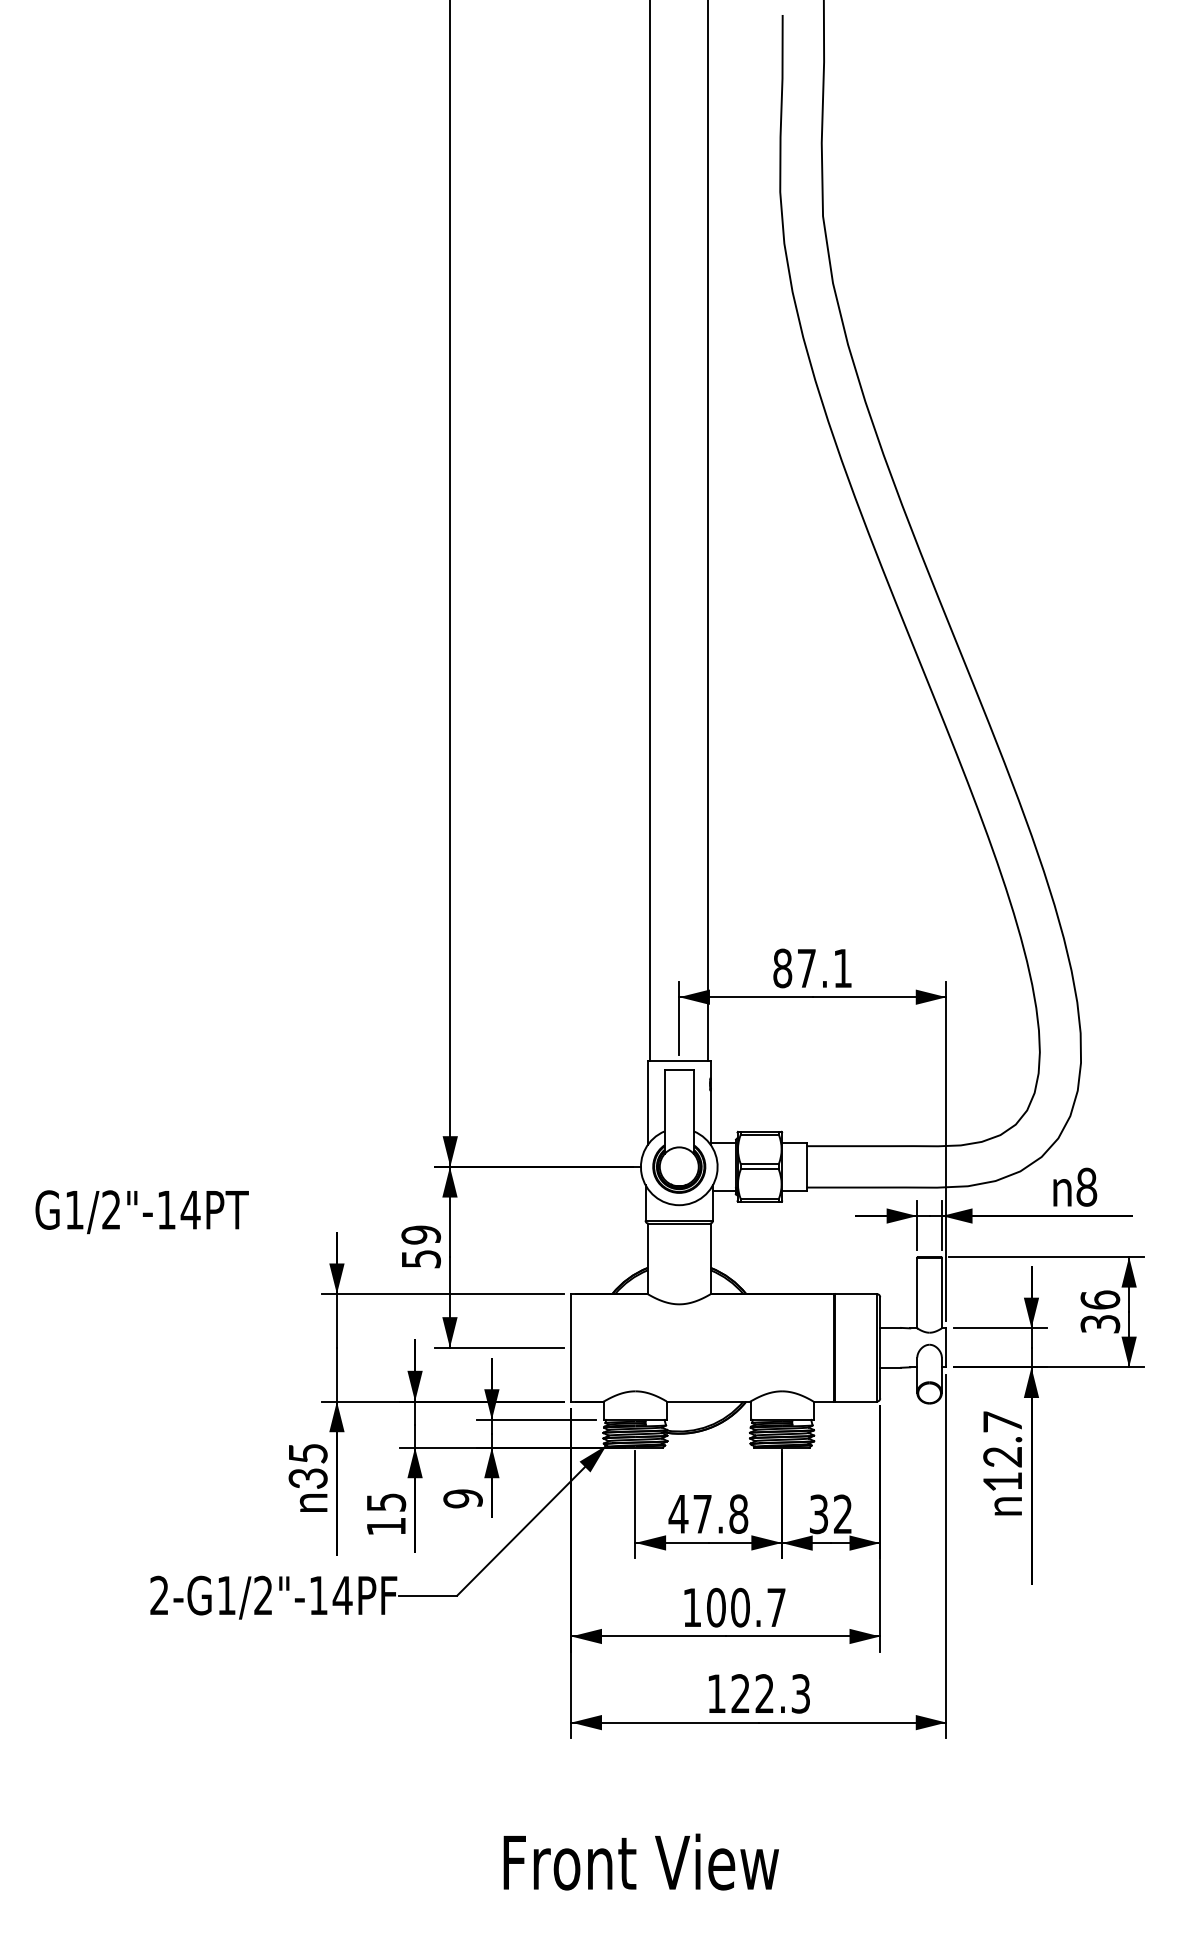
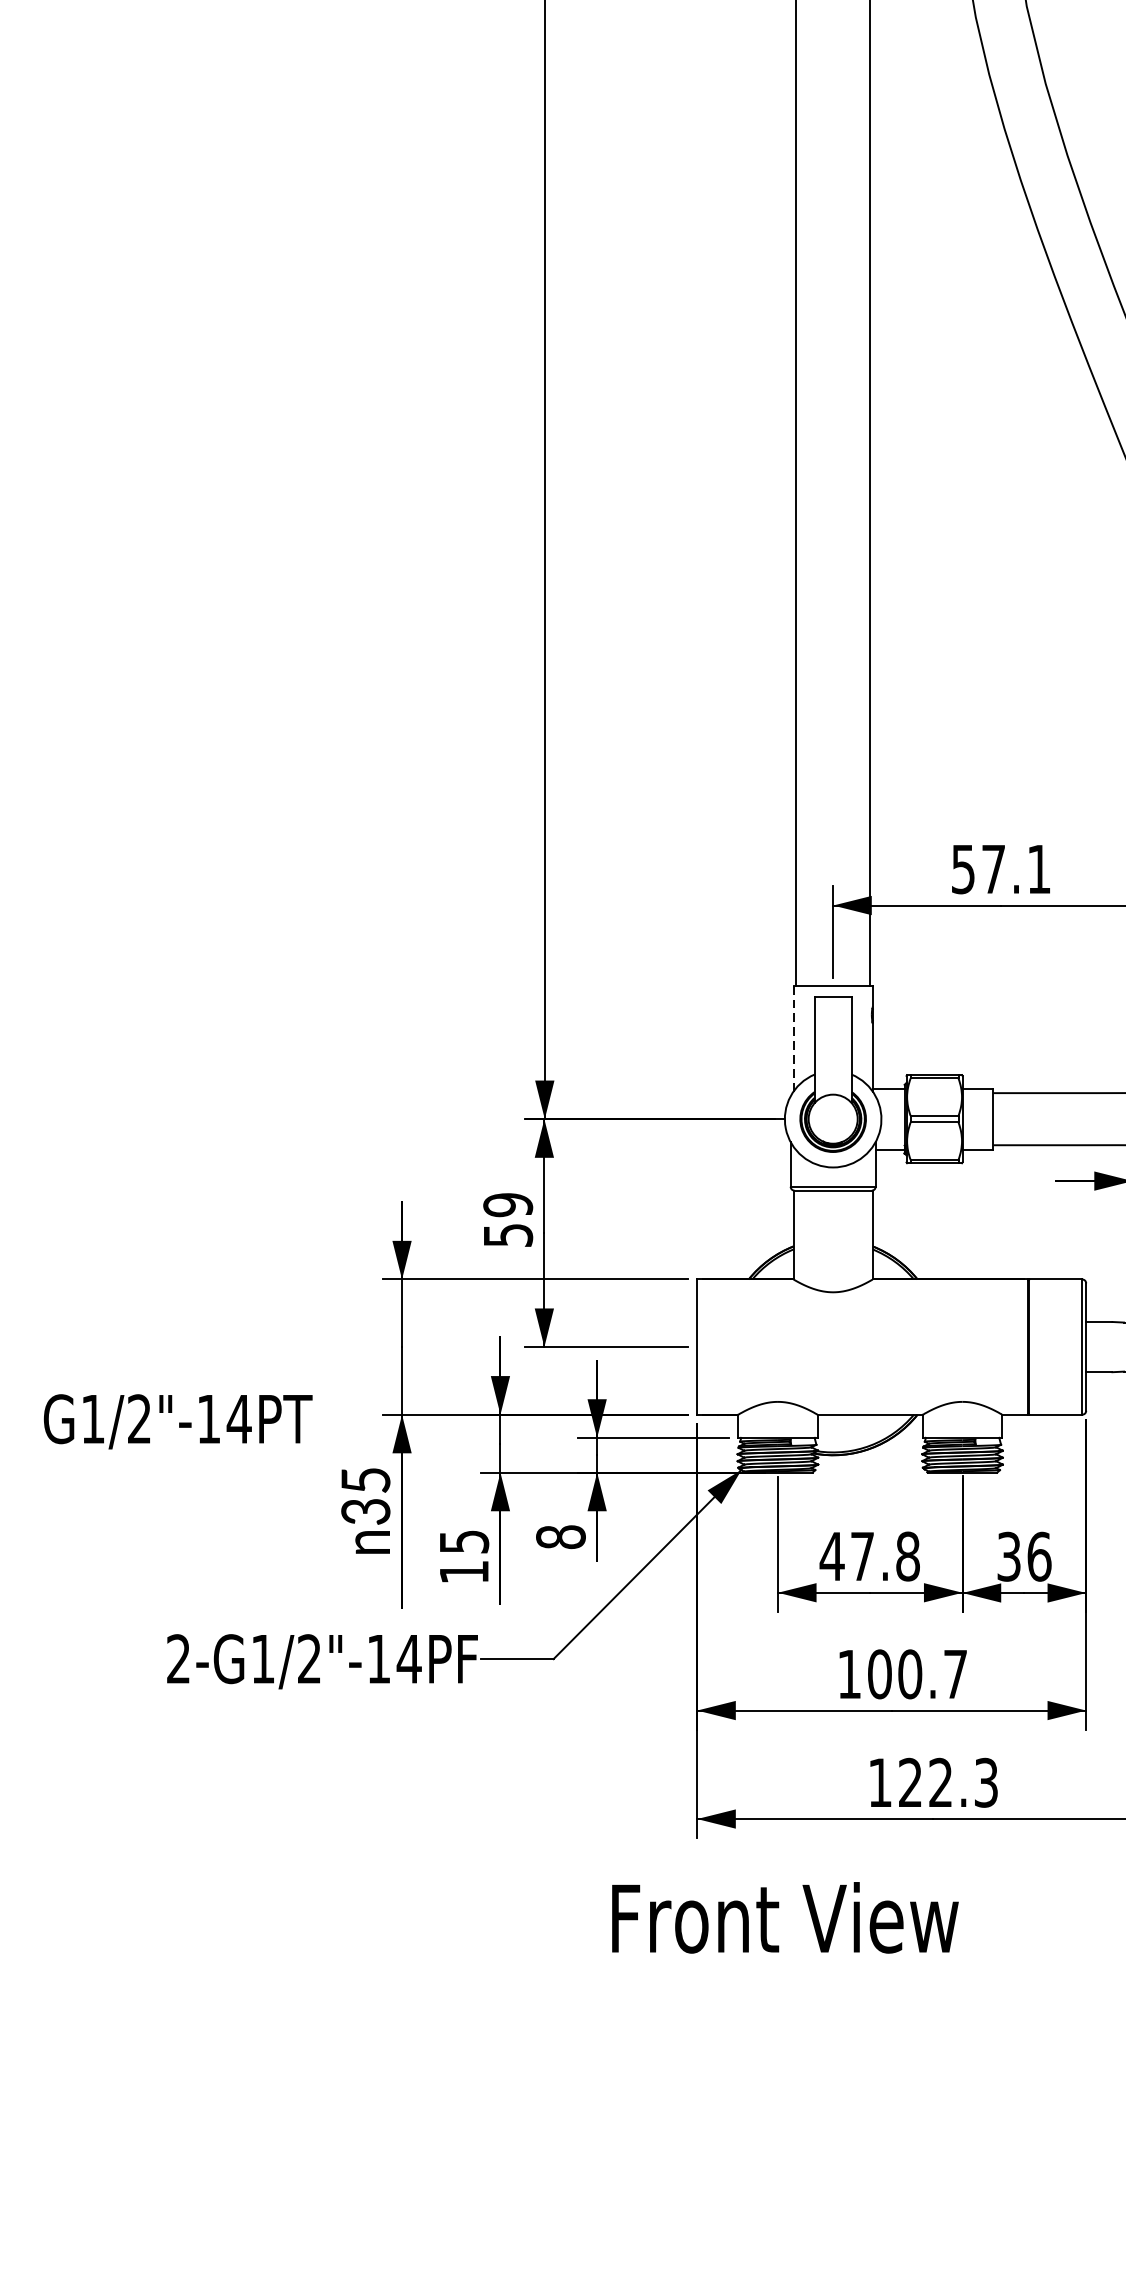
text: (782, 968) -> (963, 869), 87.1 -> 57.1
line: (647, 1102) -> (793, 1038), solid -> dashed
text: (141, 1212) -> (177, 1422), moved
text: (462, 1498) -> (560, 1536), 9 -> 8
text: (842, 1514) -> (1038, 1556), 32 -> 36
text: (640, 1861) -> (784, 1917), moved

